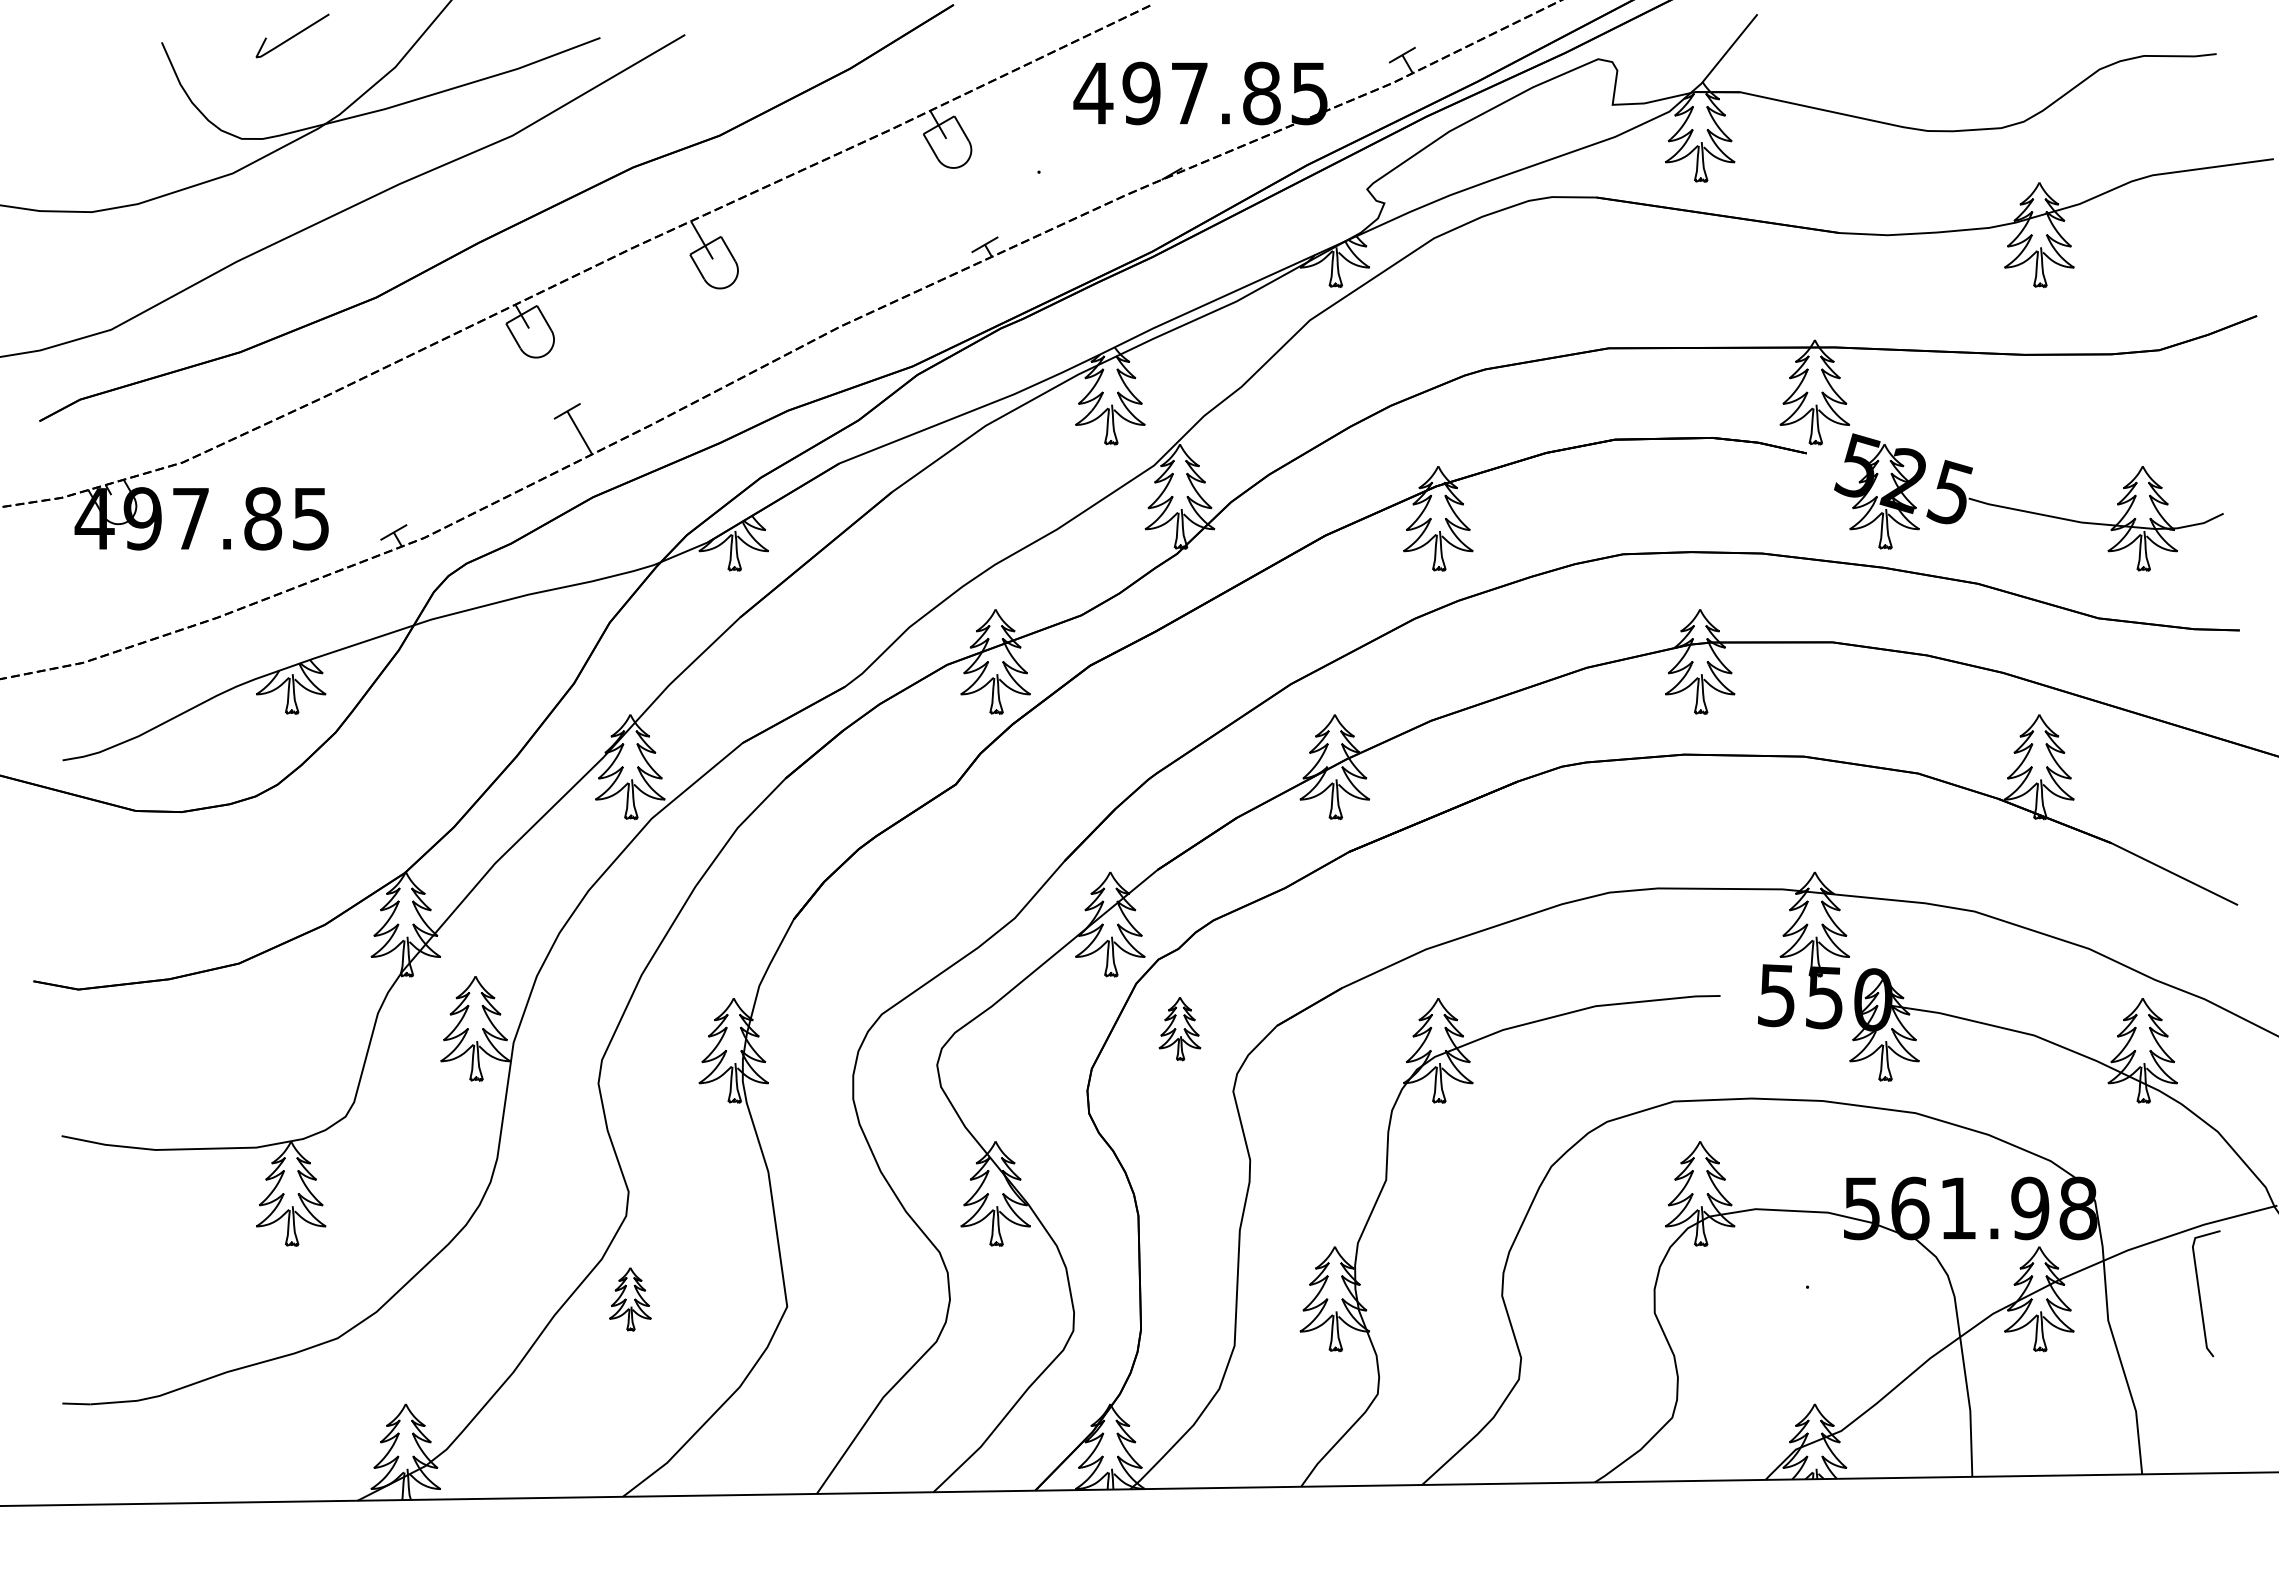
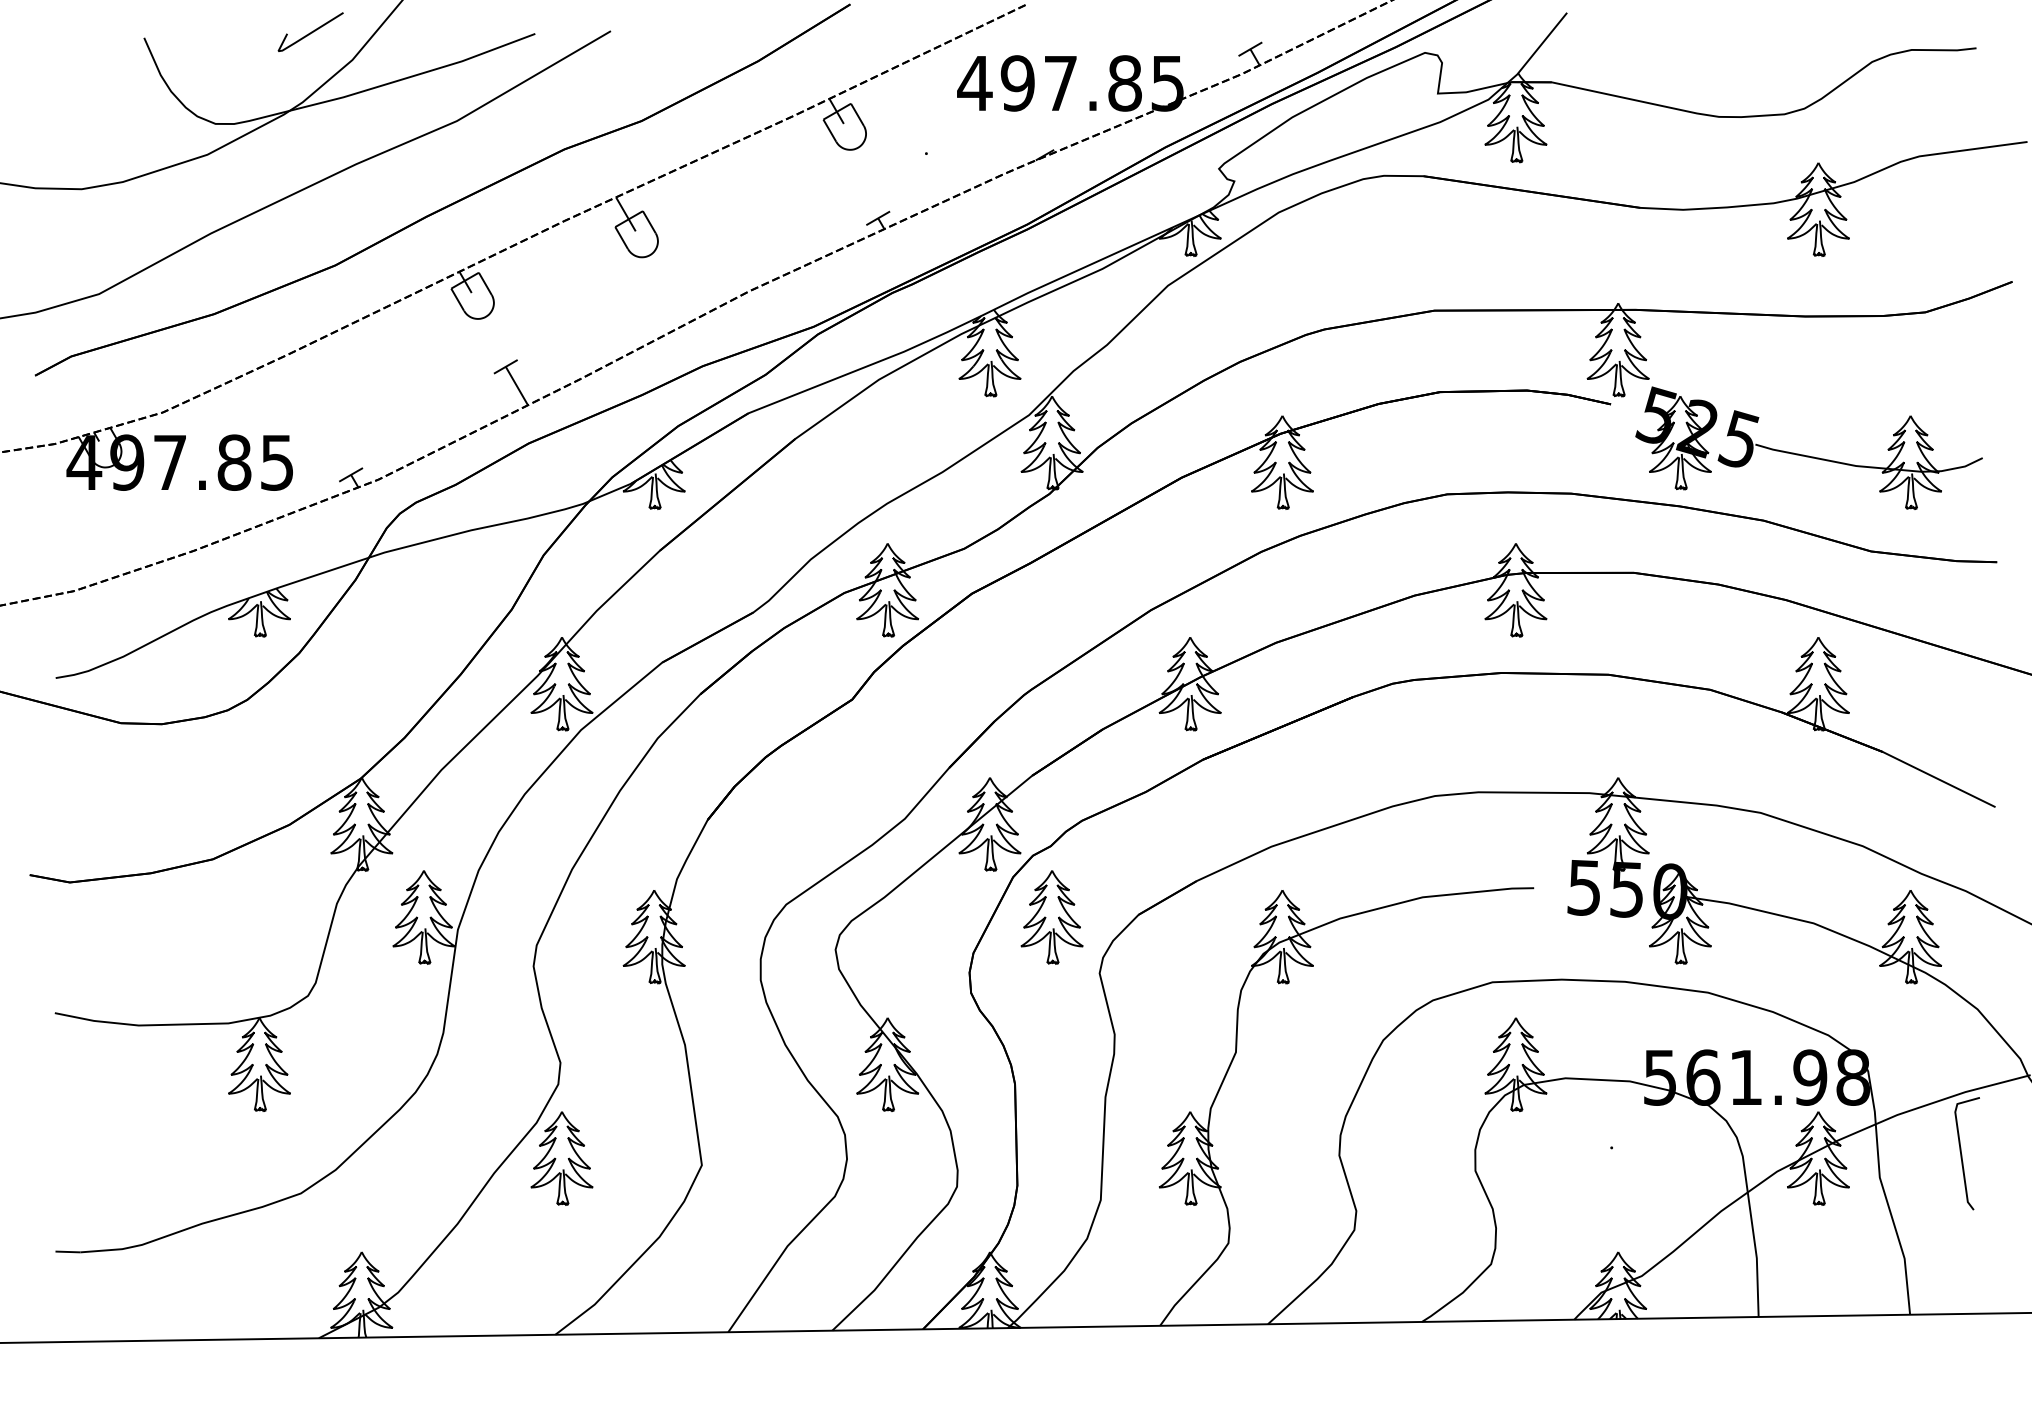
line: (293, 35) -> (311, 31), moved
part: (1179, 1028) -> (1051, 917), size x1.67
part: (630, 1299) -> (562, 1158), size x1.67

